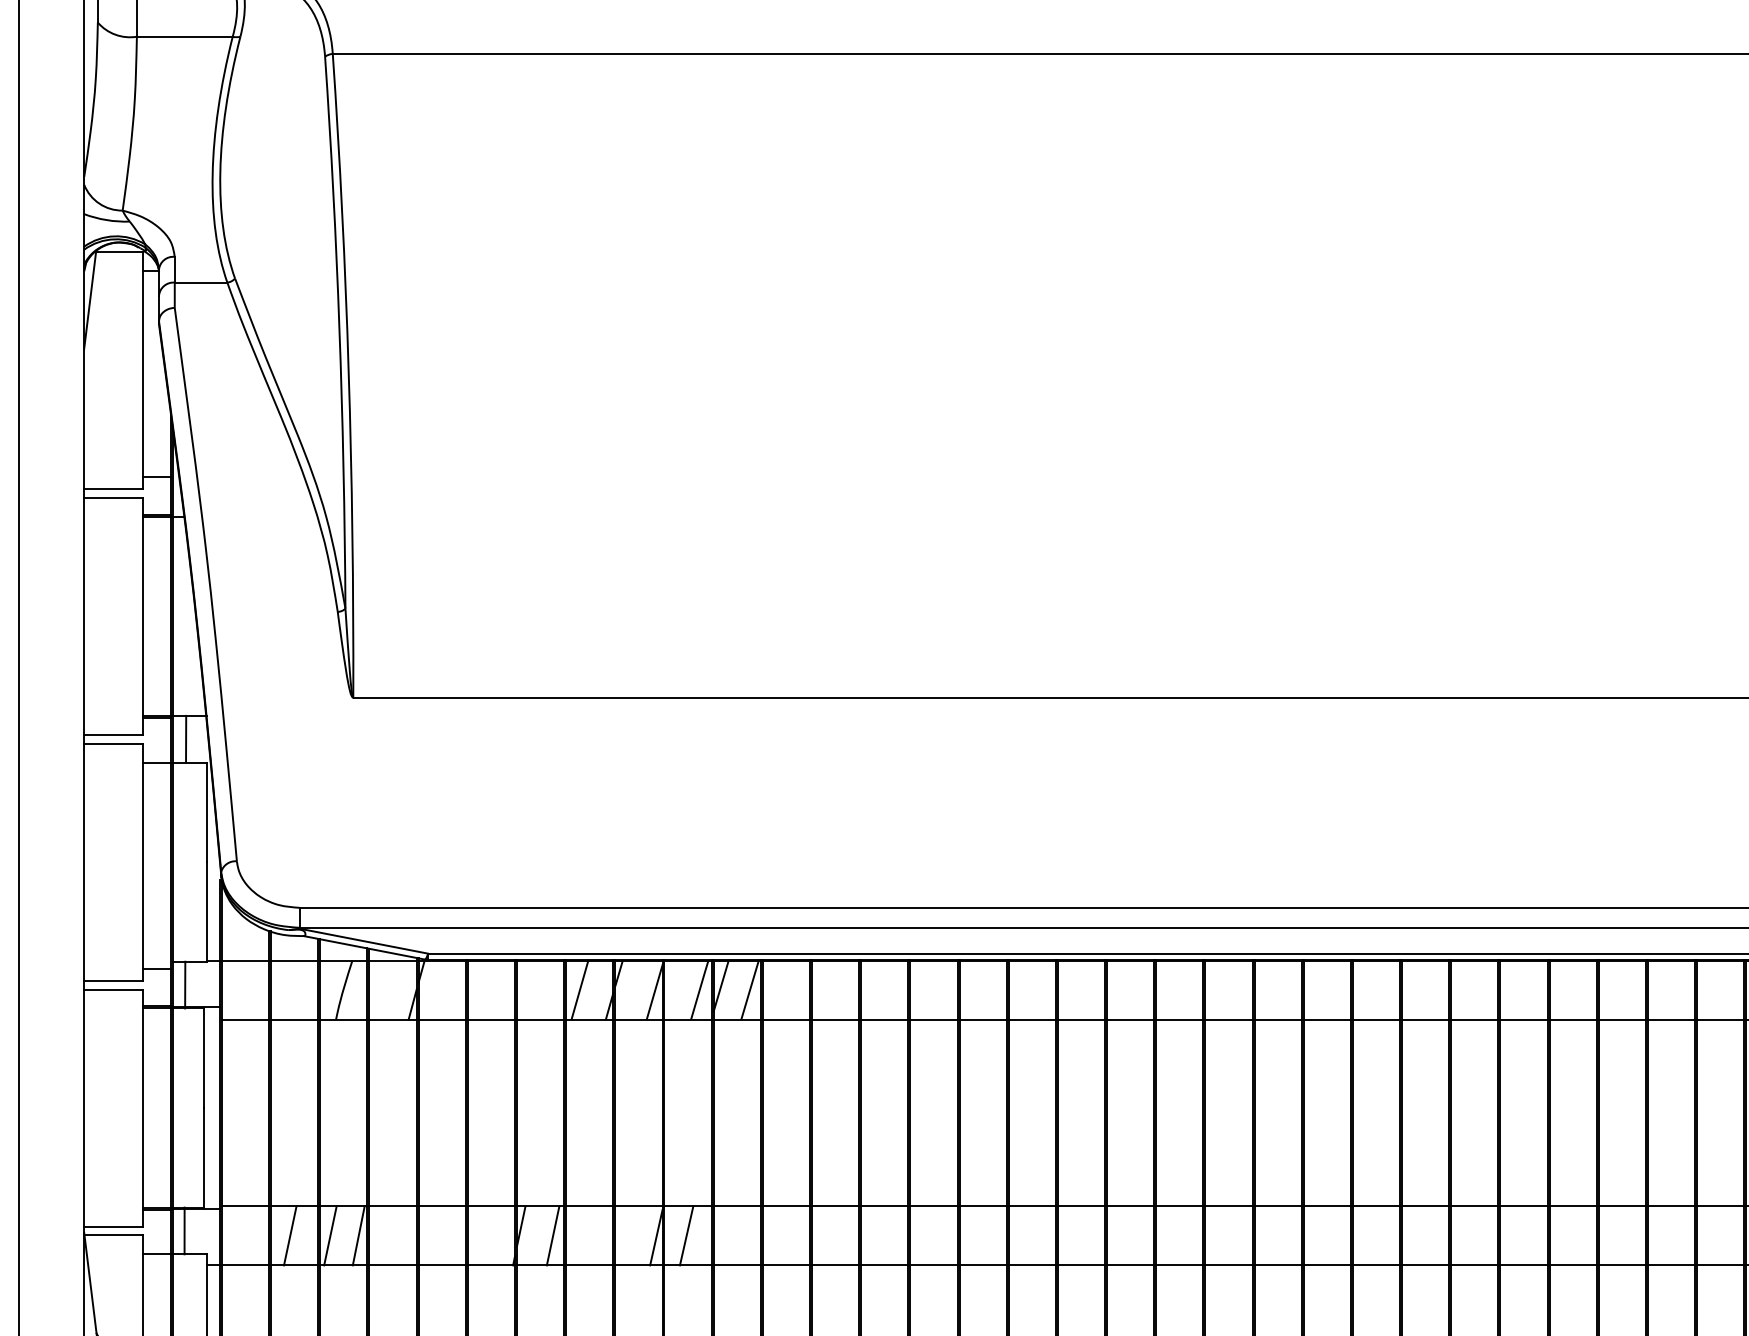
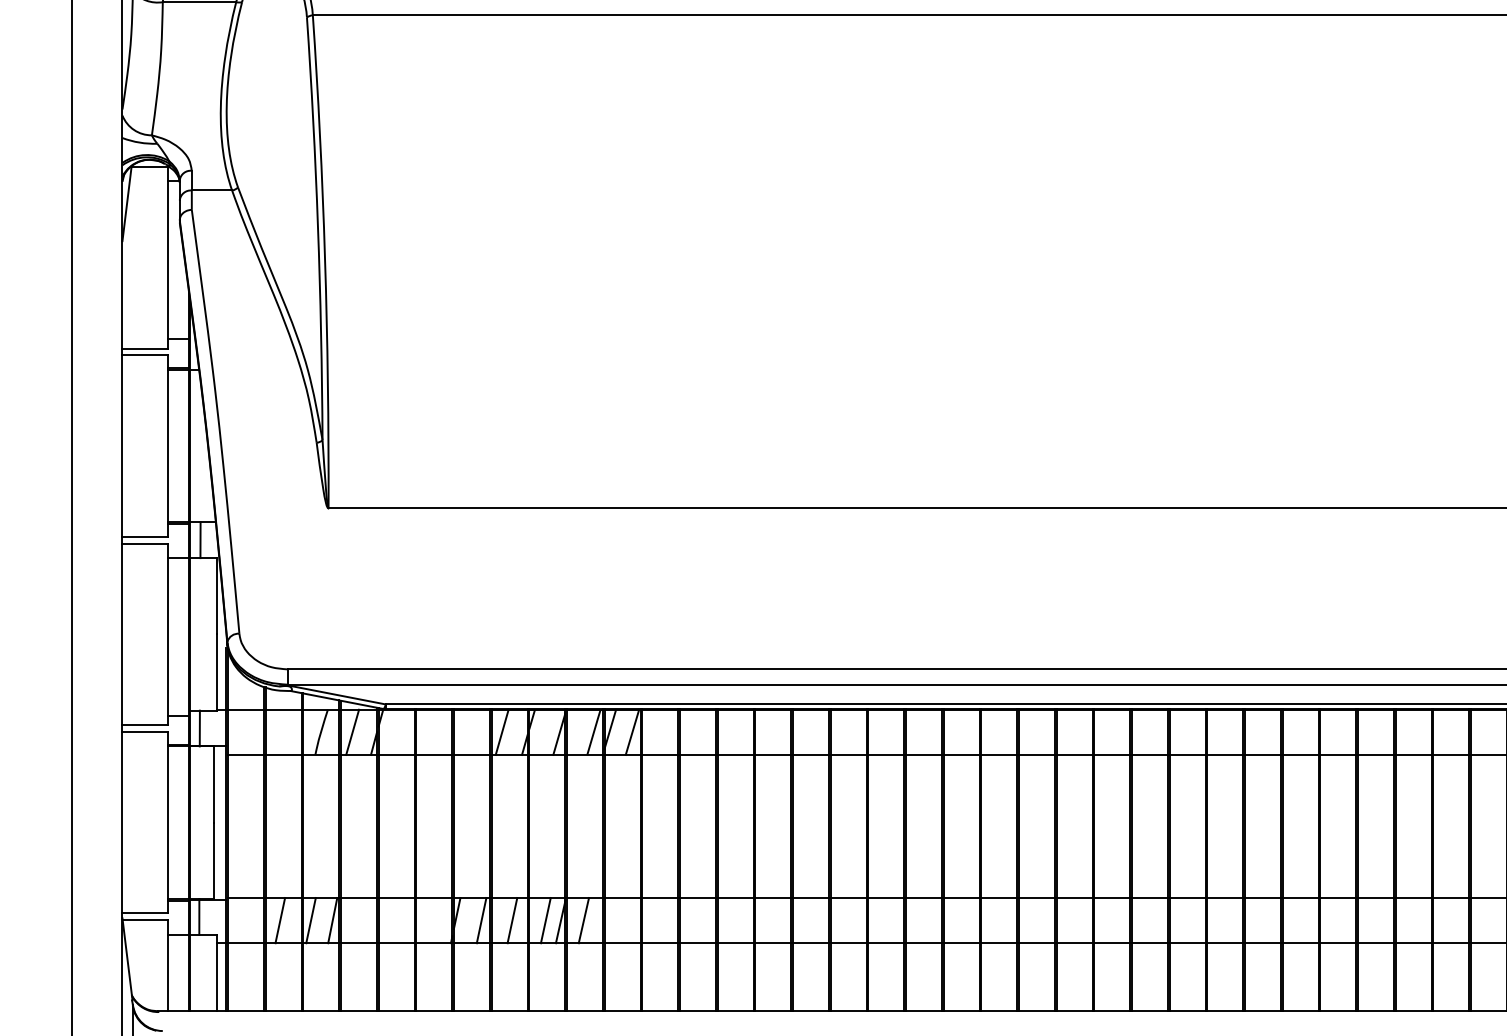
line: (384, 988) -> (352, 731), added
line: (593, 1235) -> (512, 920), added
line: (636, 1235) -> (545, 920), added

